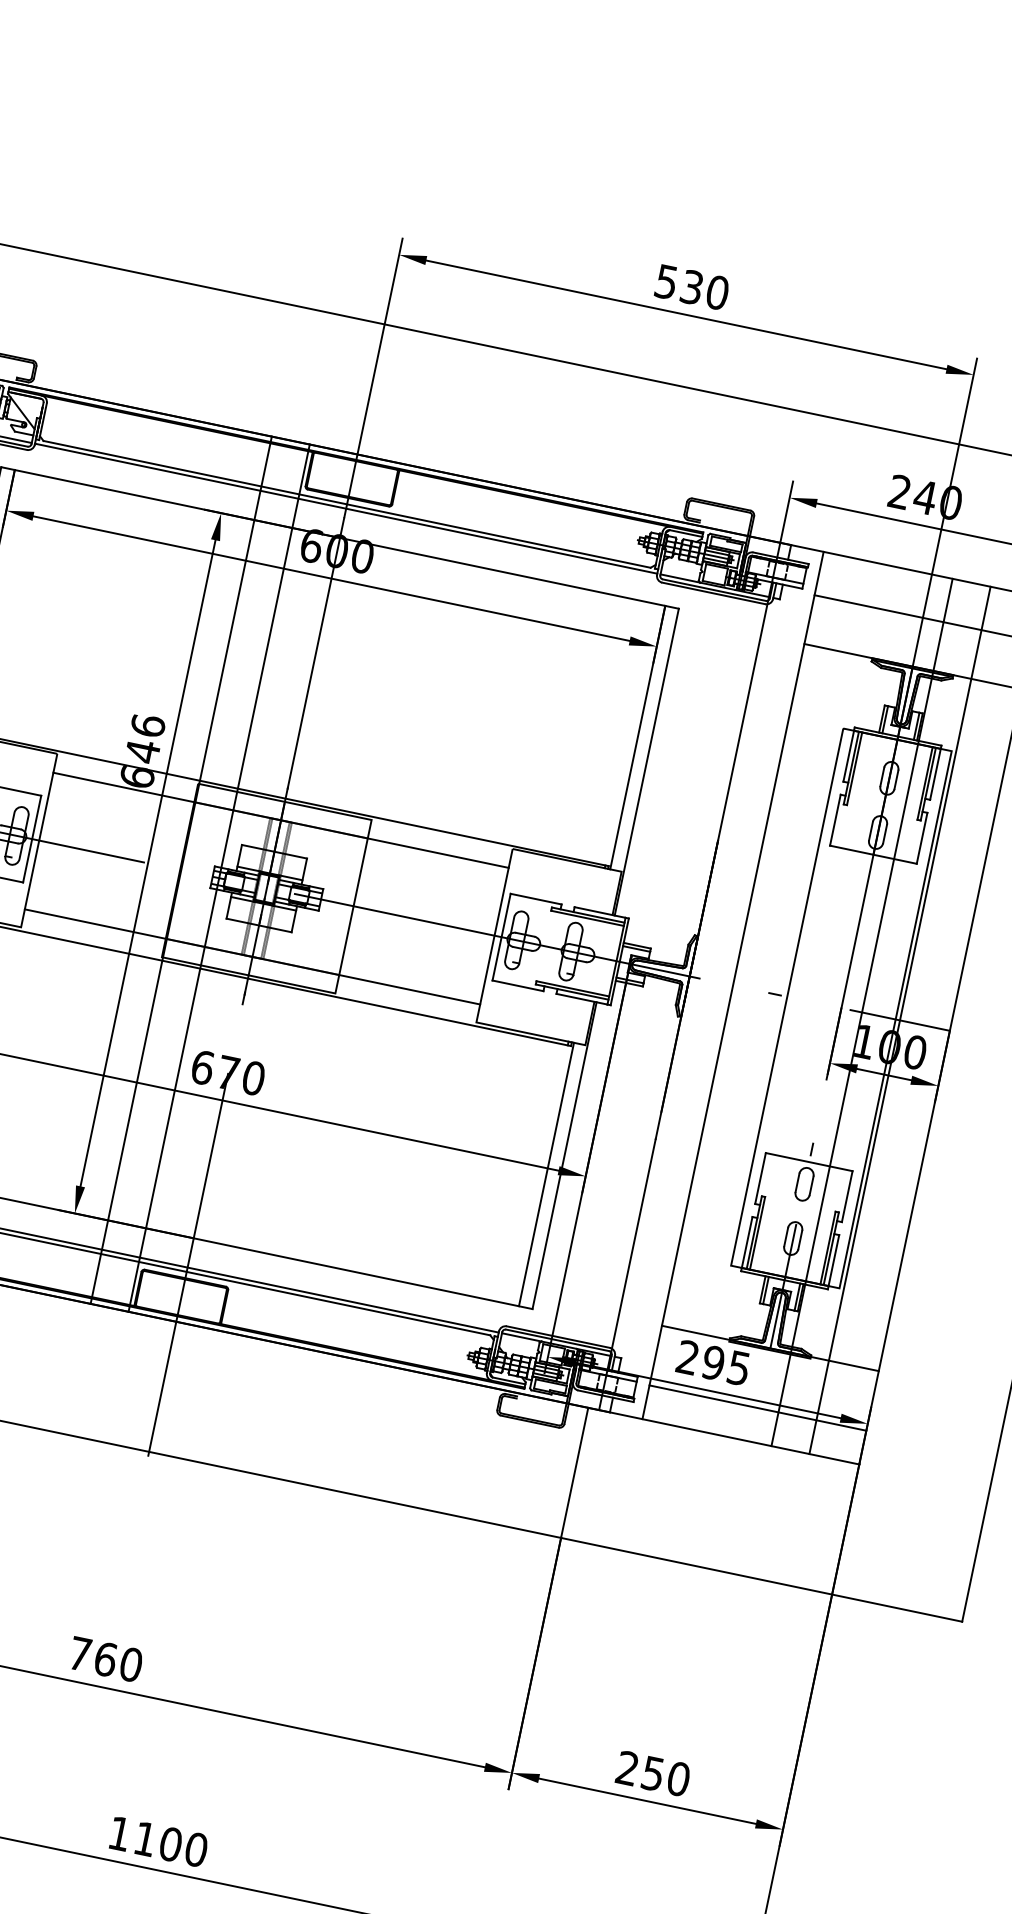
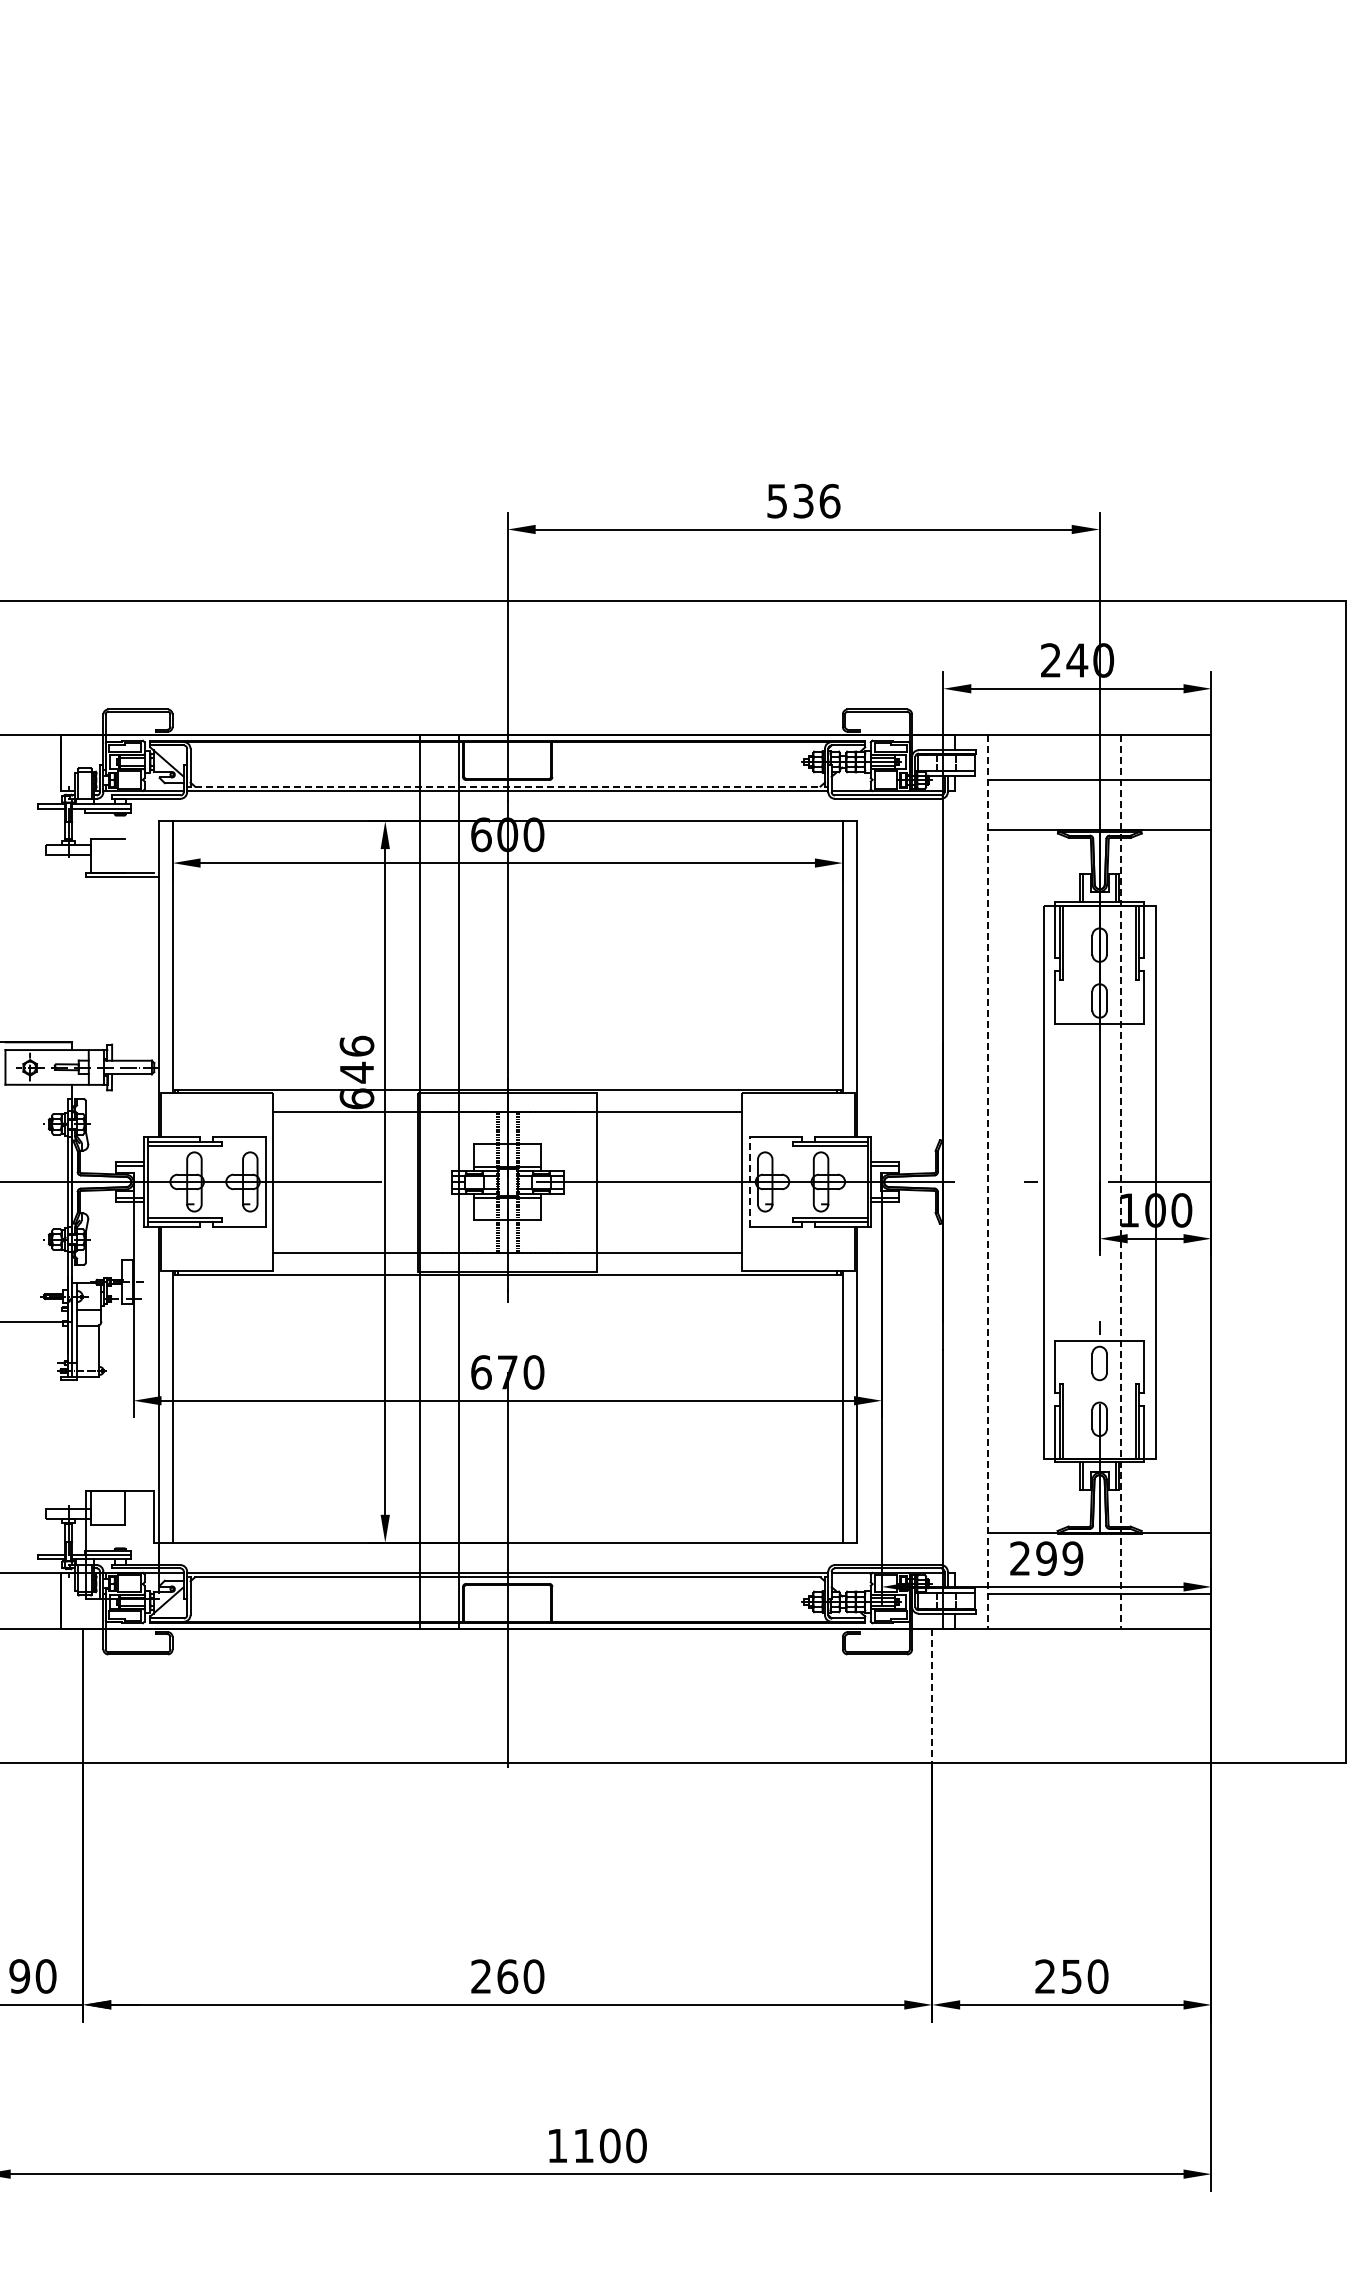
text: (717, 291) -> (829, 500), 530 -> 536
line: (346, 504) -> (507, 786), solid -> dashed
line: (501, 936) -> (749, 1181), solid -> dashed
line: (733, 985) -> (988, 1181), solid -> dashed
line: (861, 1011) -> (1120, 1181), solid -> dashed
line: (900, 1020) -> (1160, 1181), removed
text: (738, 1368) -> (1072, 1558), 295 -> 299
line: (574, 1473) -> (932, 1696), solid -> dashed
text: (80, 1653) -> (481, 1976), 760 -> 260

